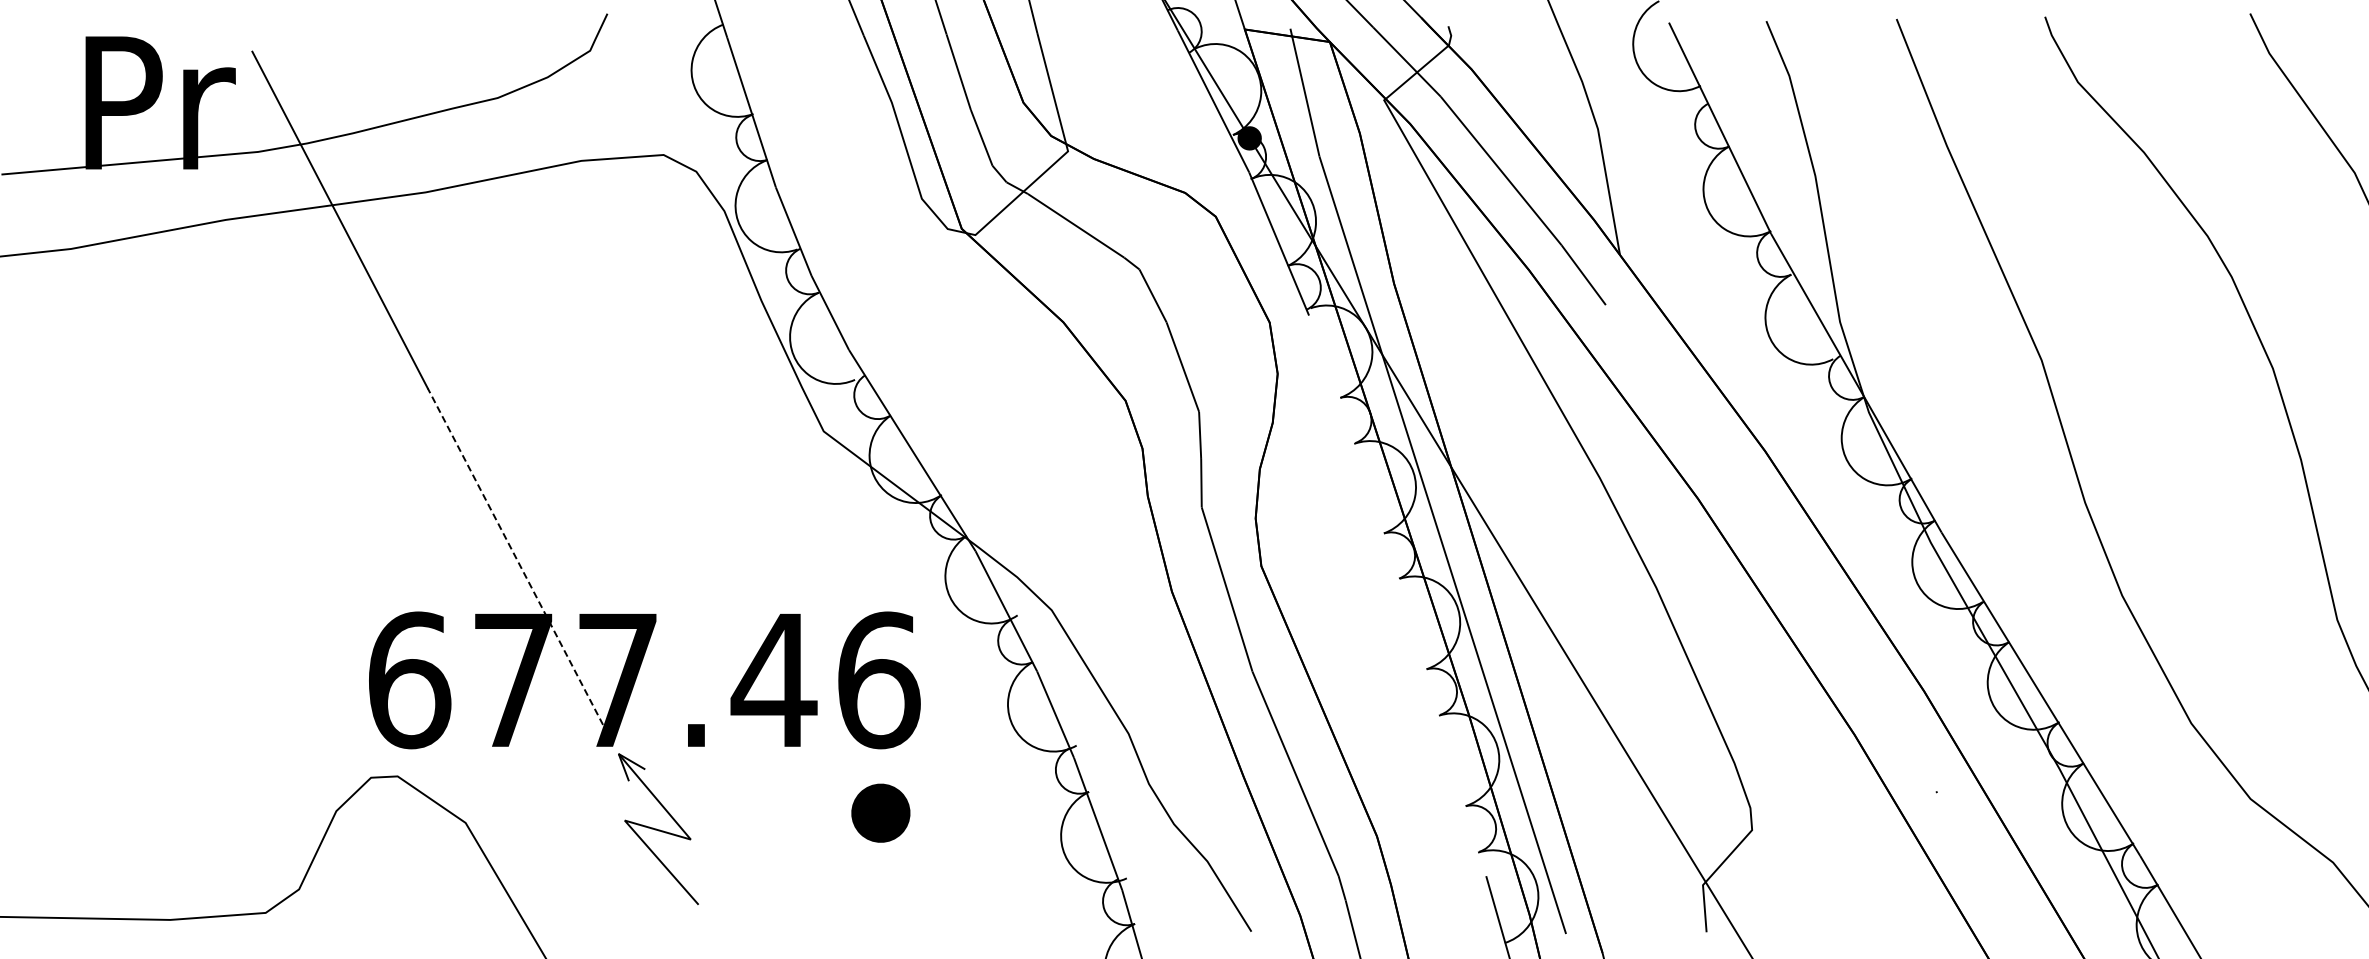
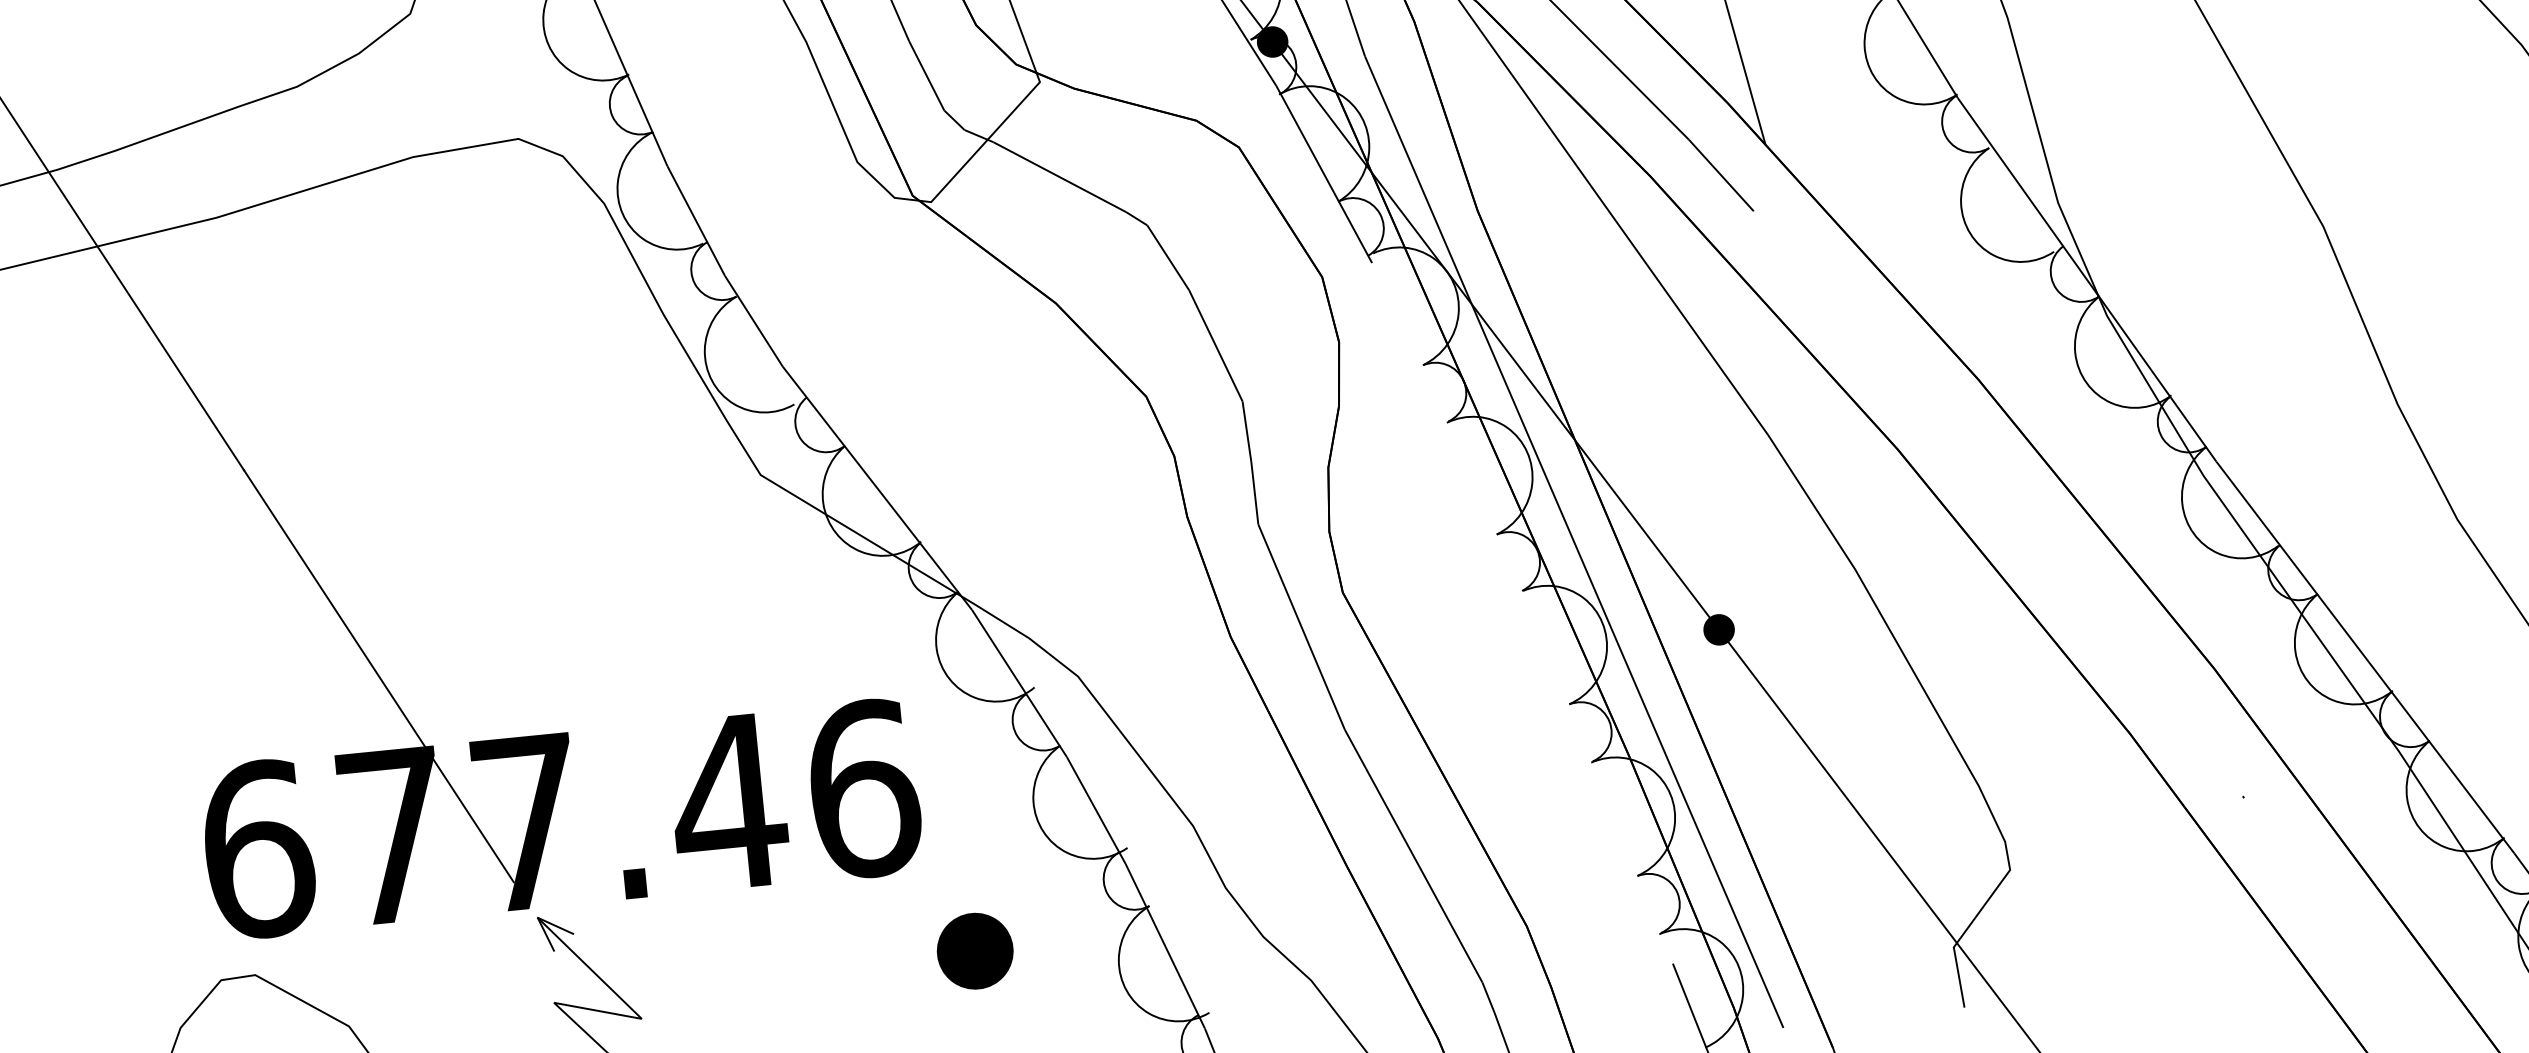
line: (515, 556) -> (379, 676), dashed -> solid
fill: (1547, 623) -> (1719, 629), added
part: (880, 812) -> (974, 950), moved

